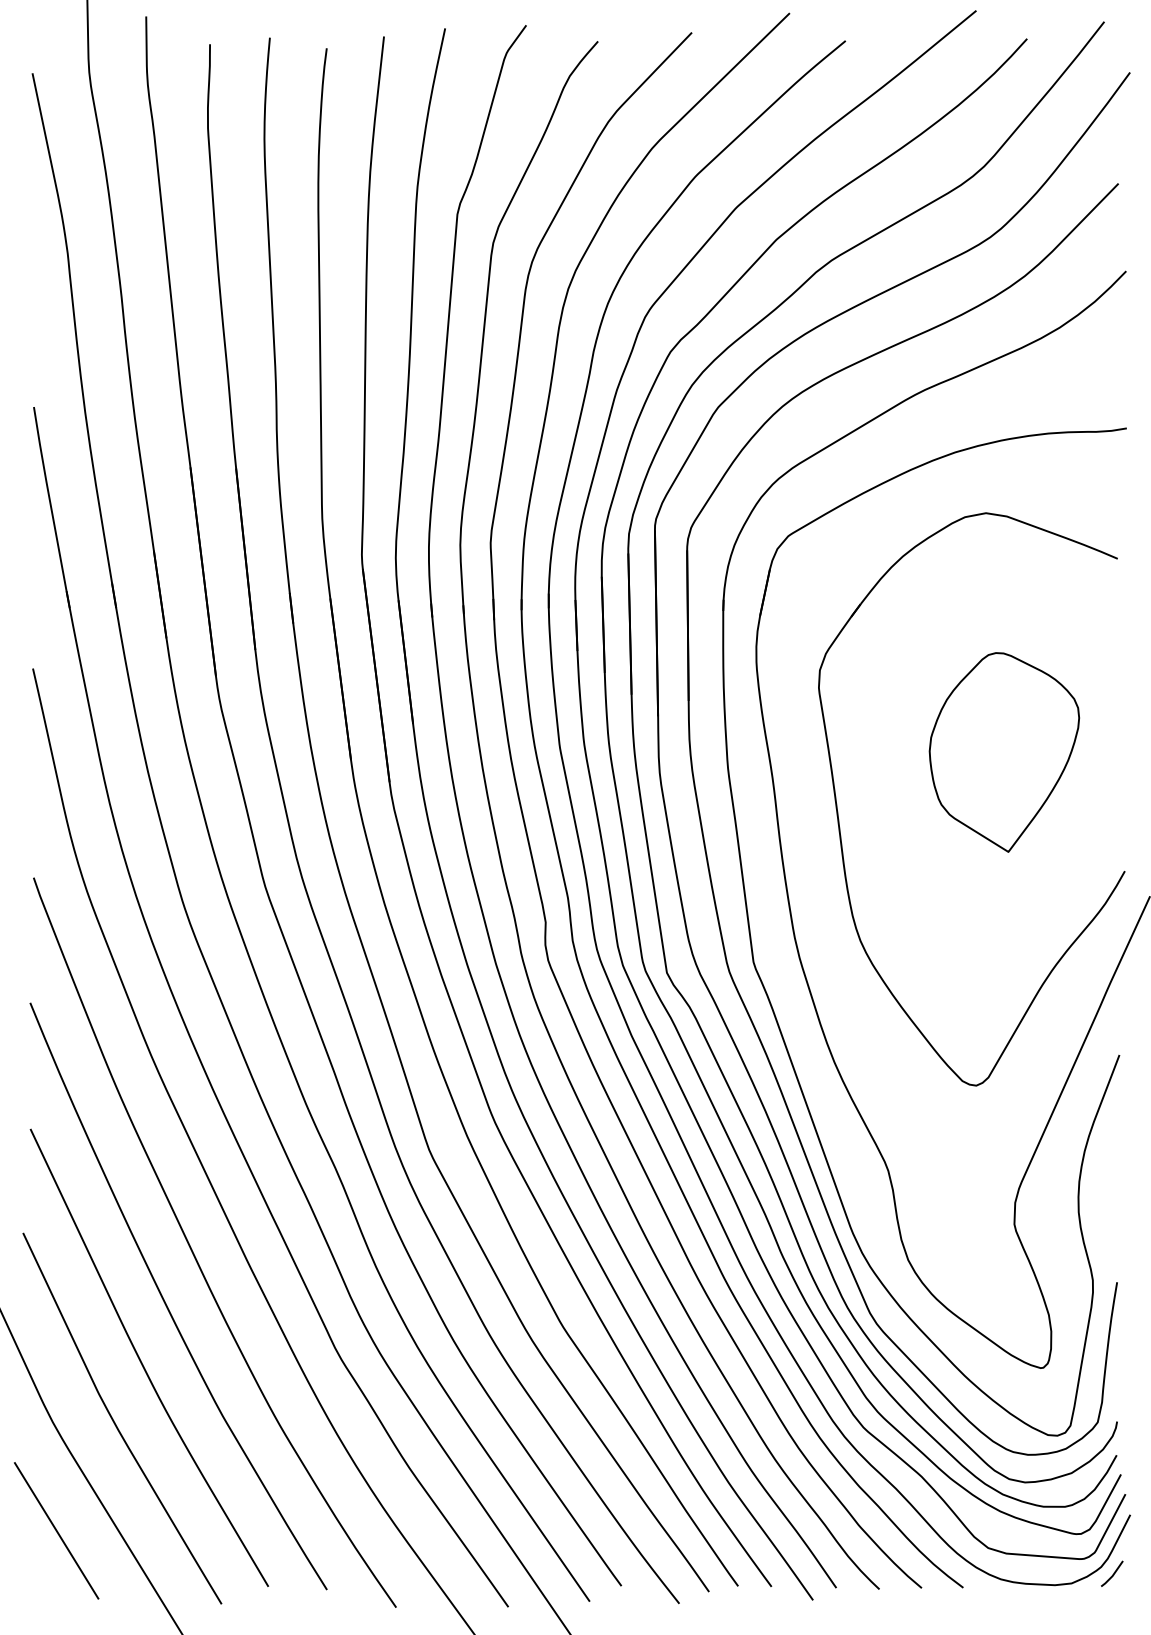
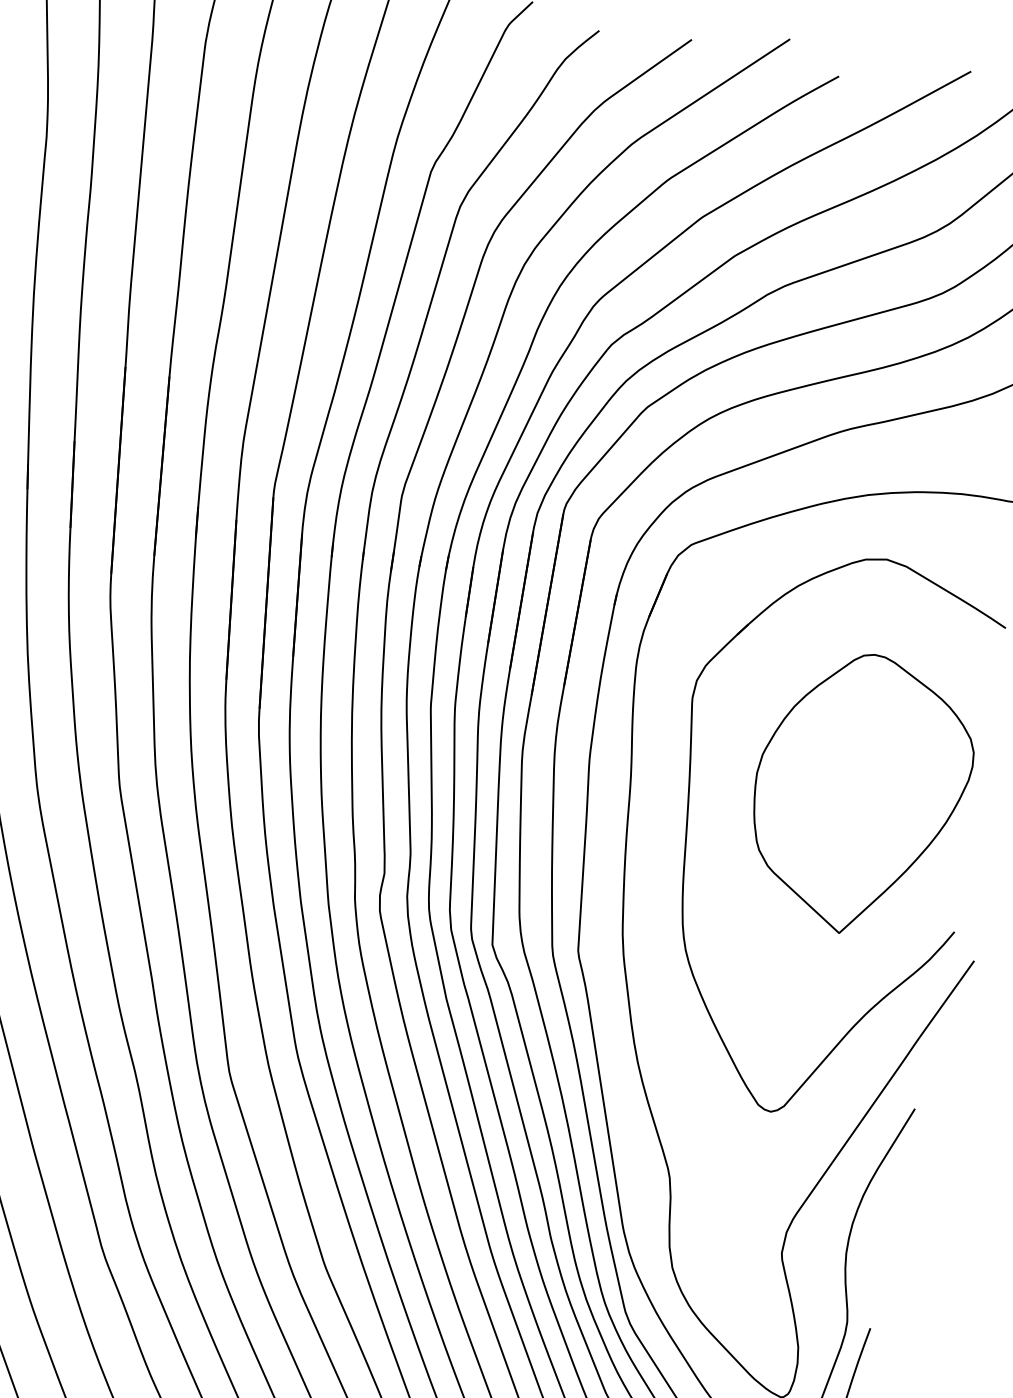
part: (1004, 752) -> (860, 794), size x1.43

